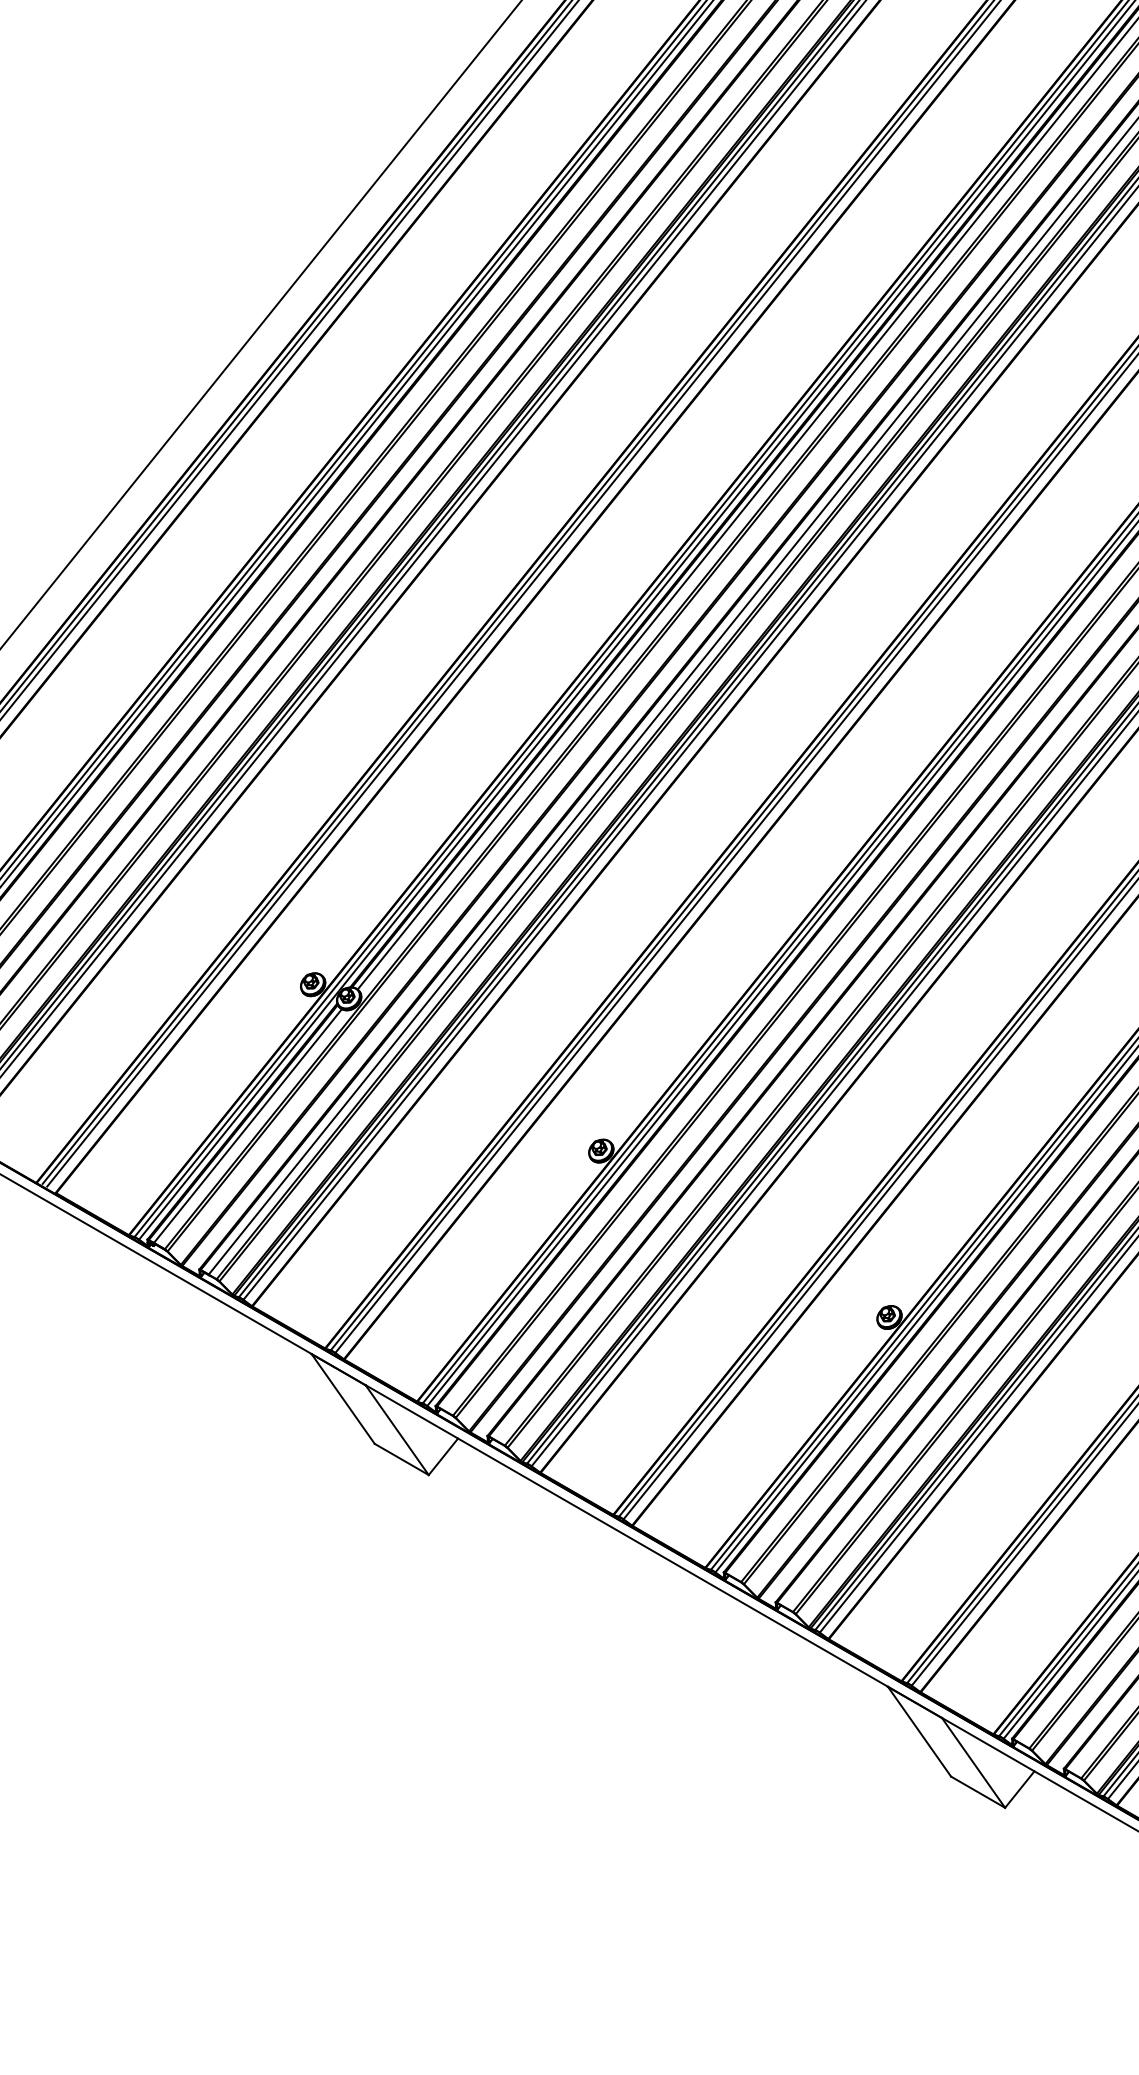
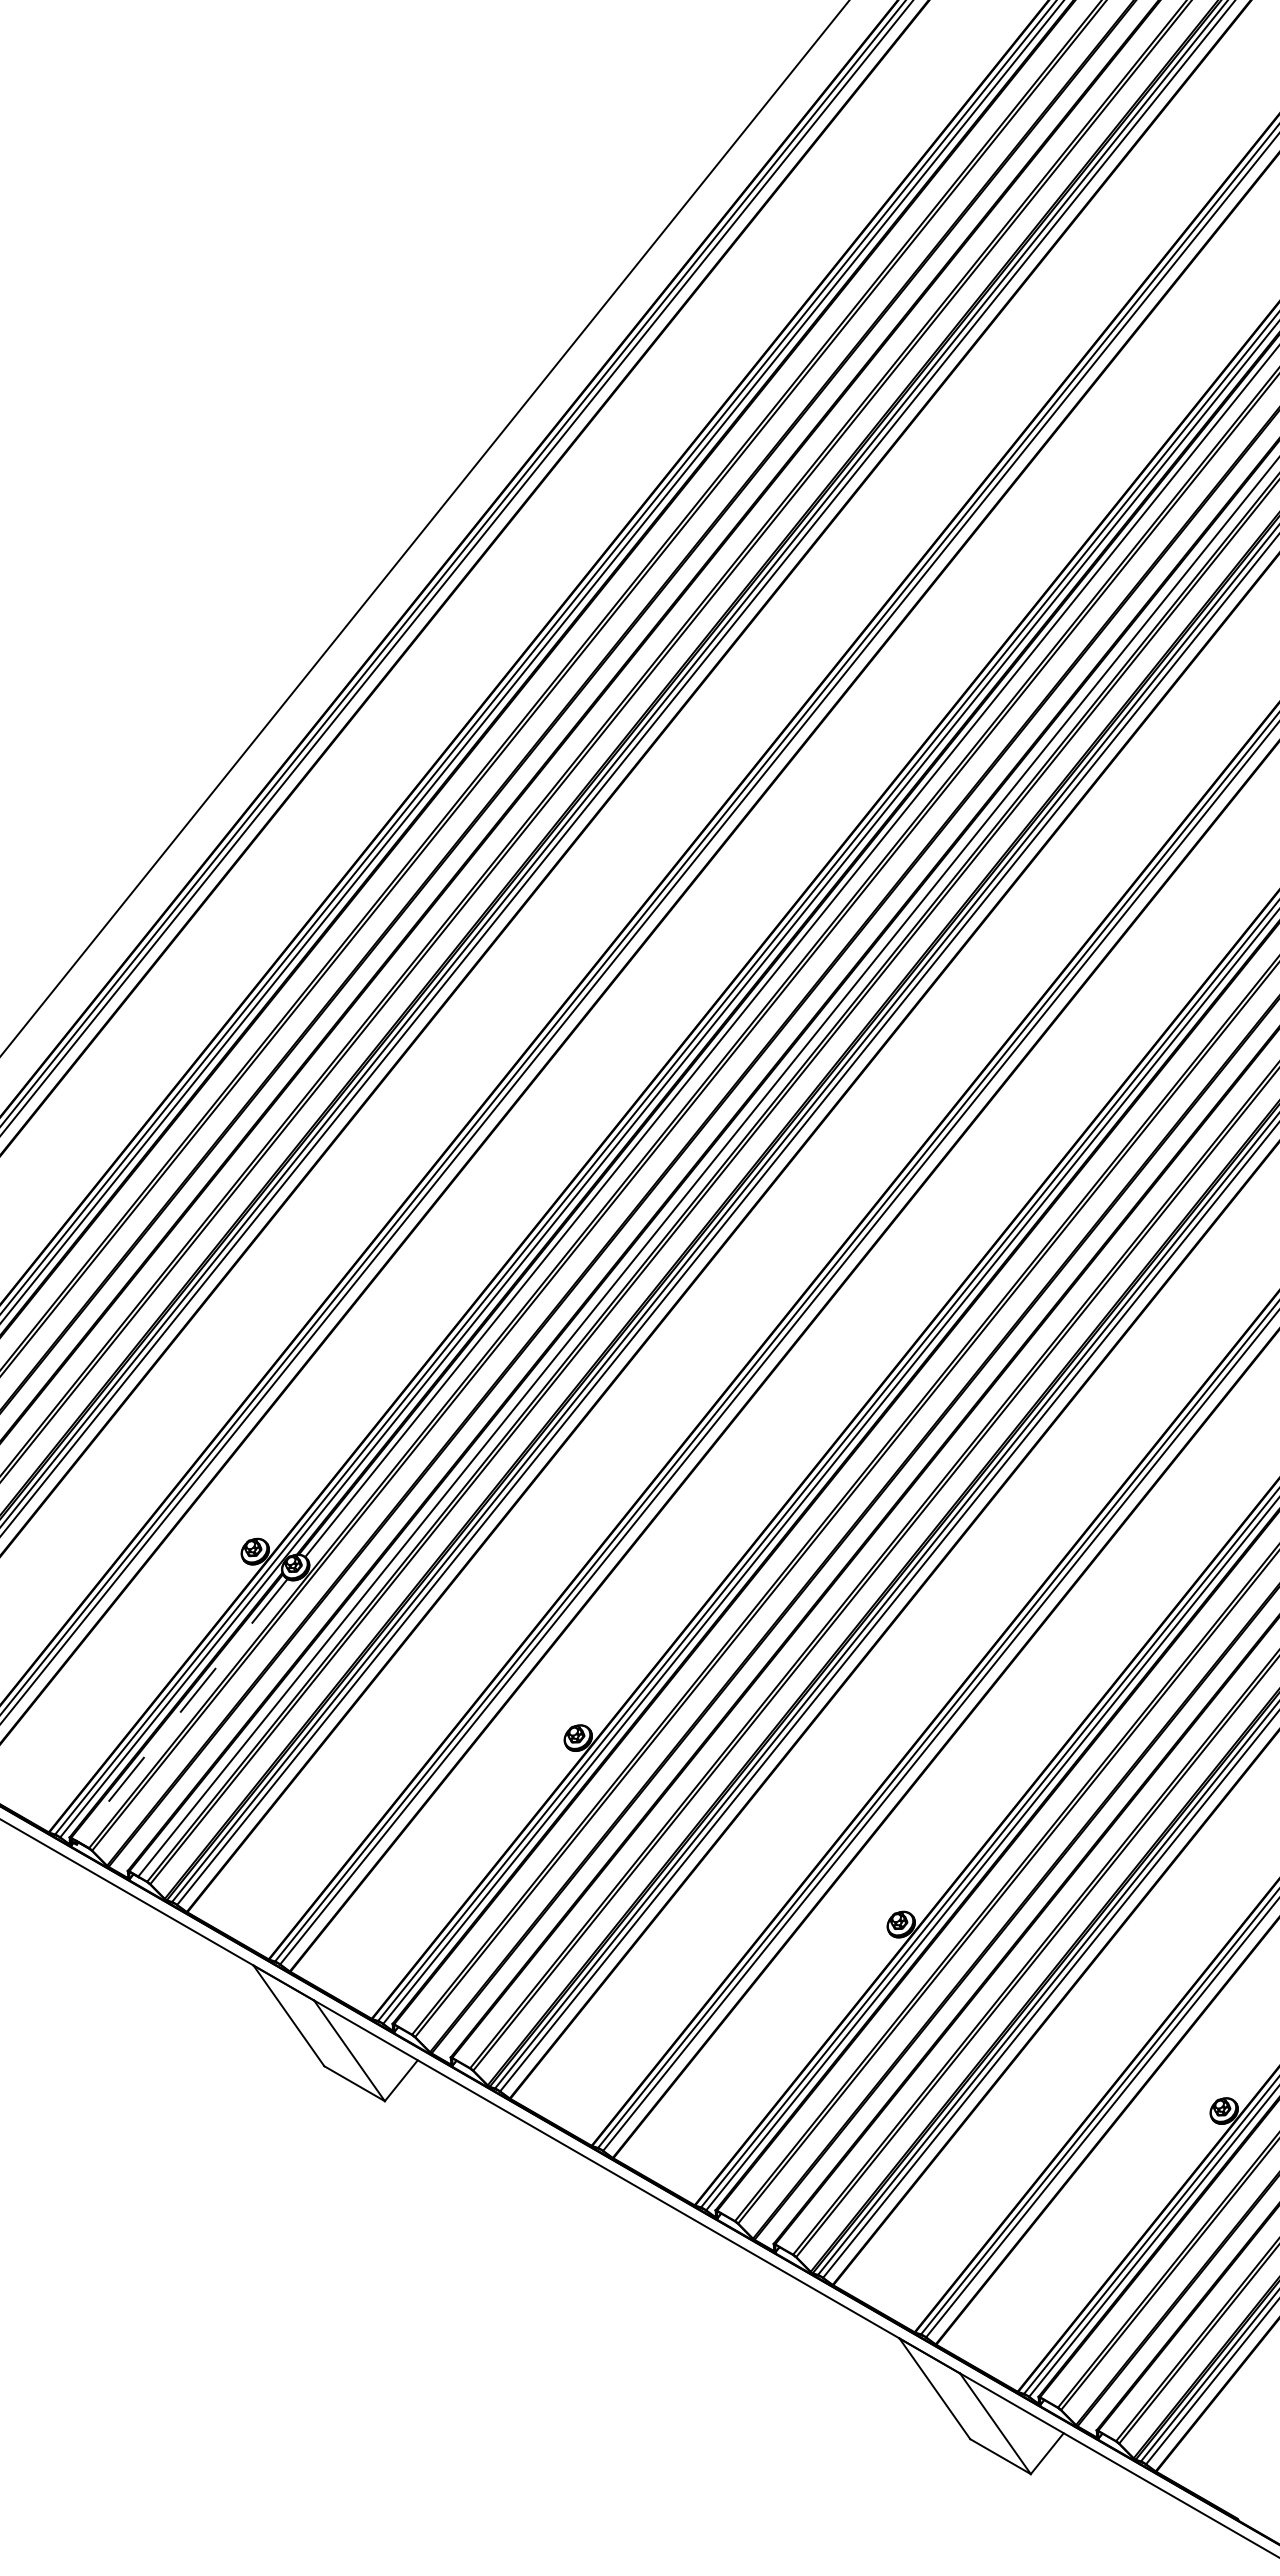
line: (247, 1126) -> (181, 1710), solid -> dashed

